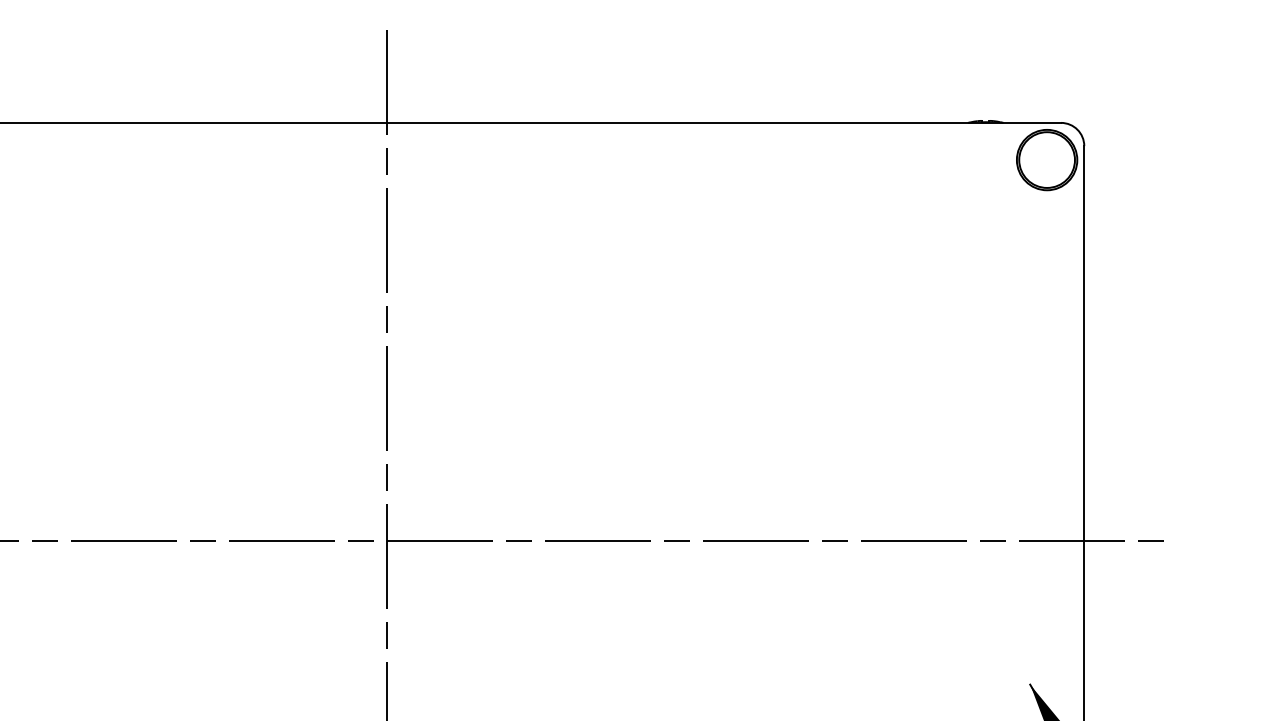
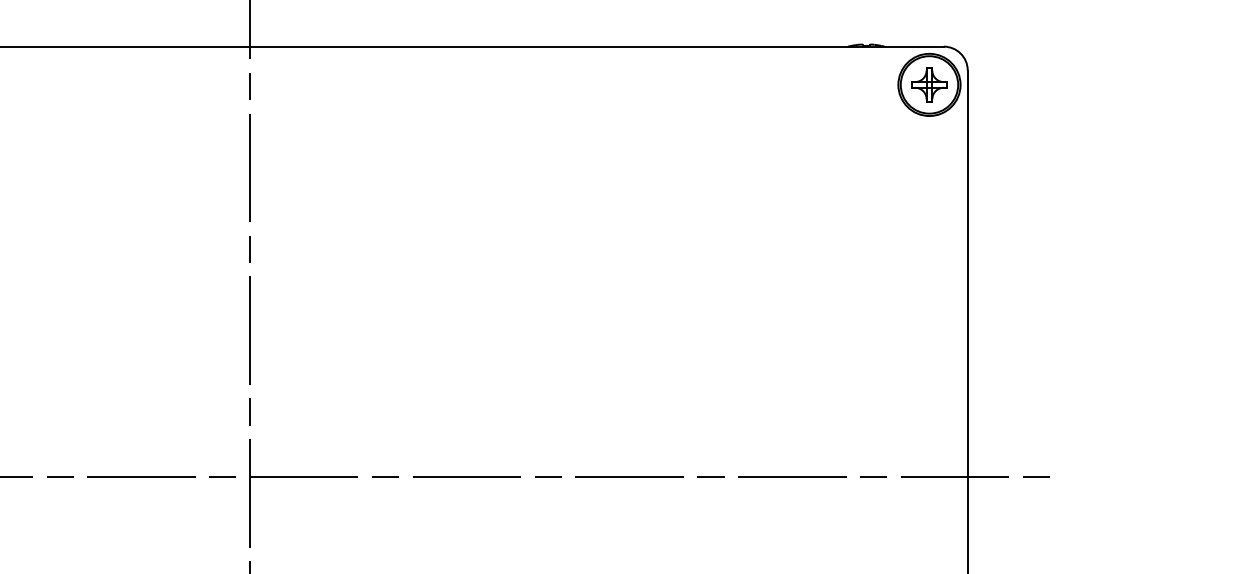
part: (1046, 159) -> (928, 84), added

